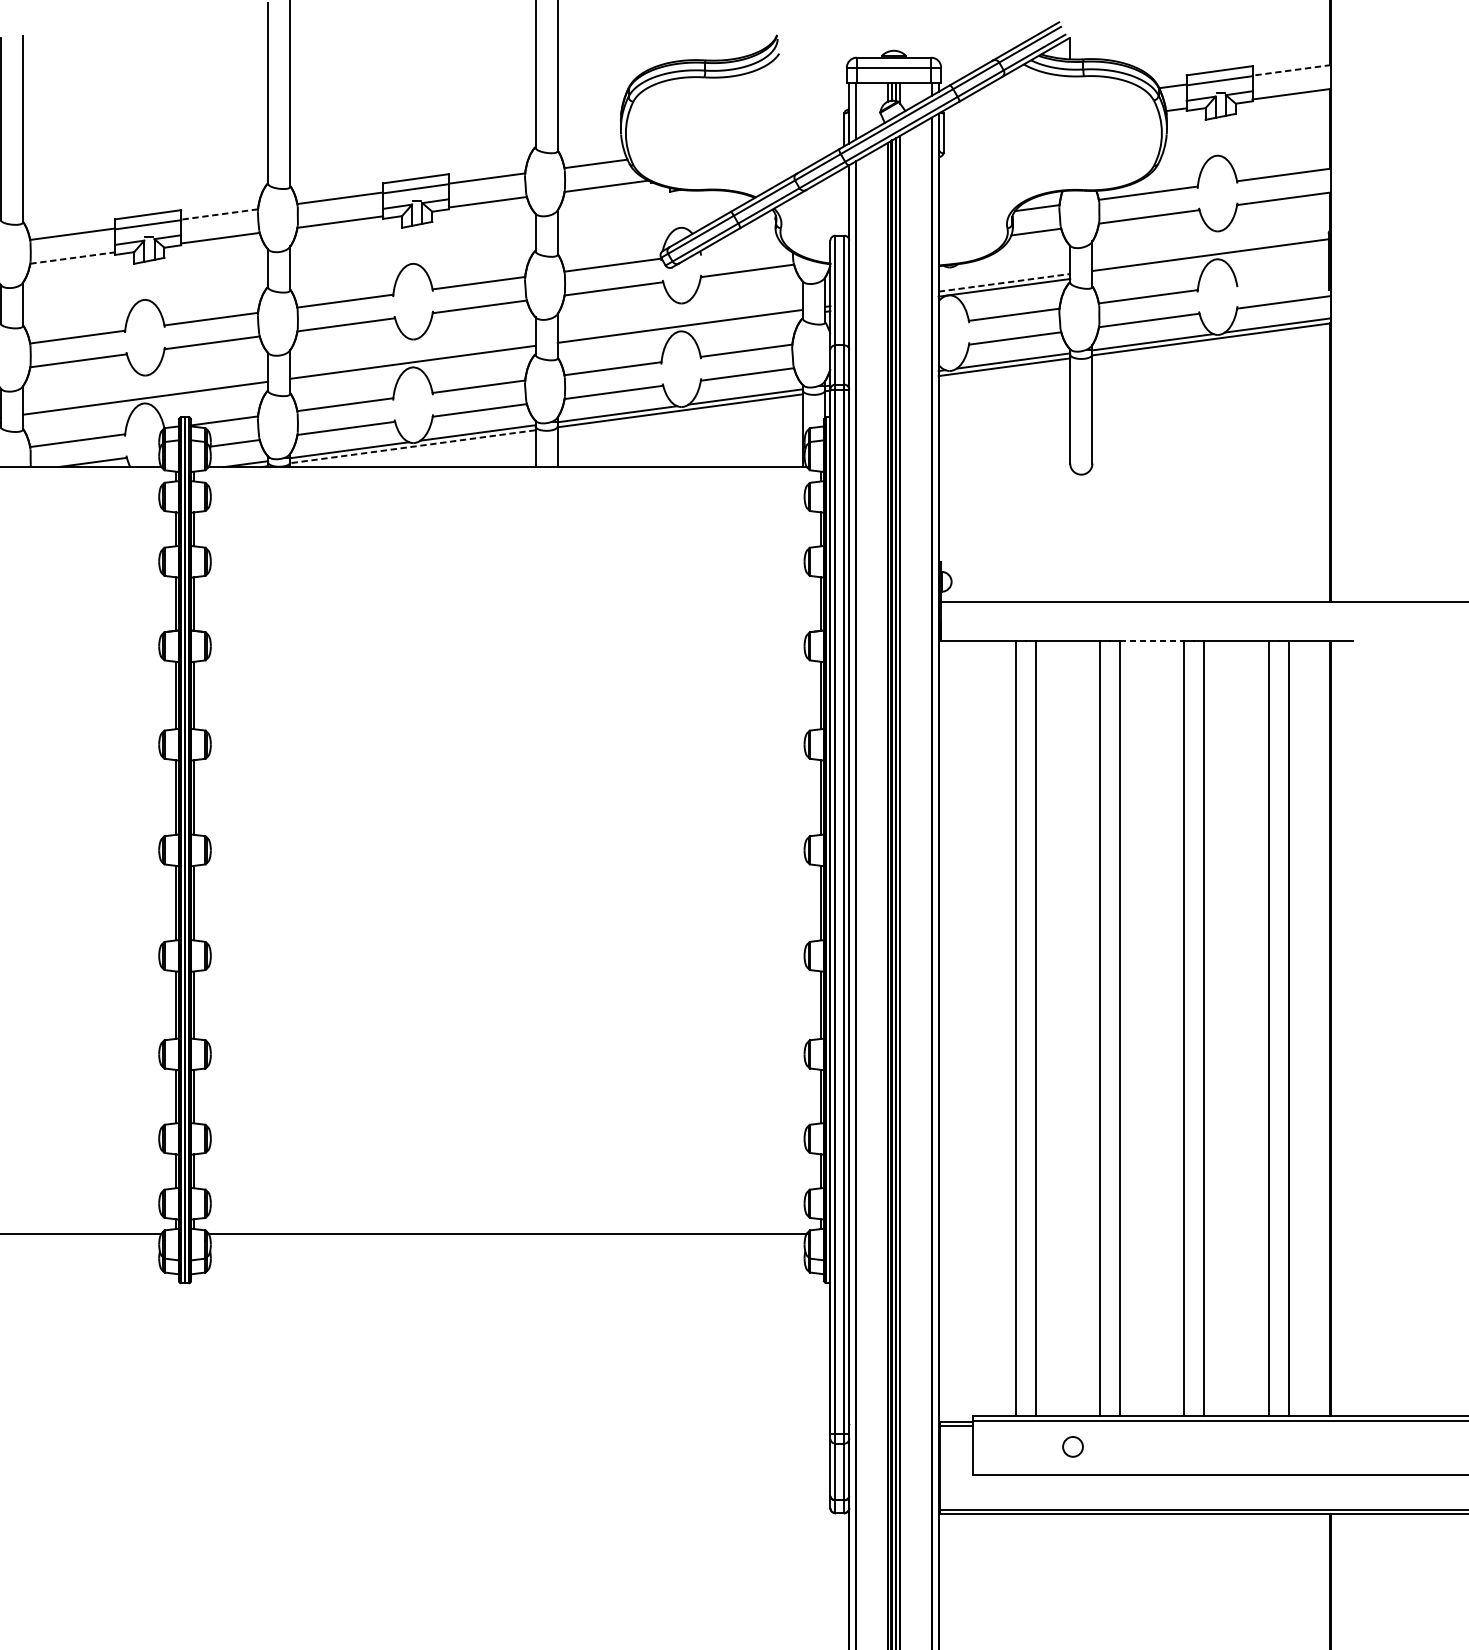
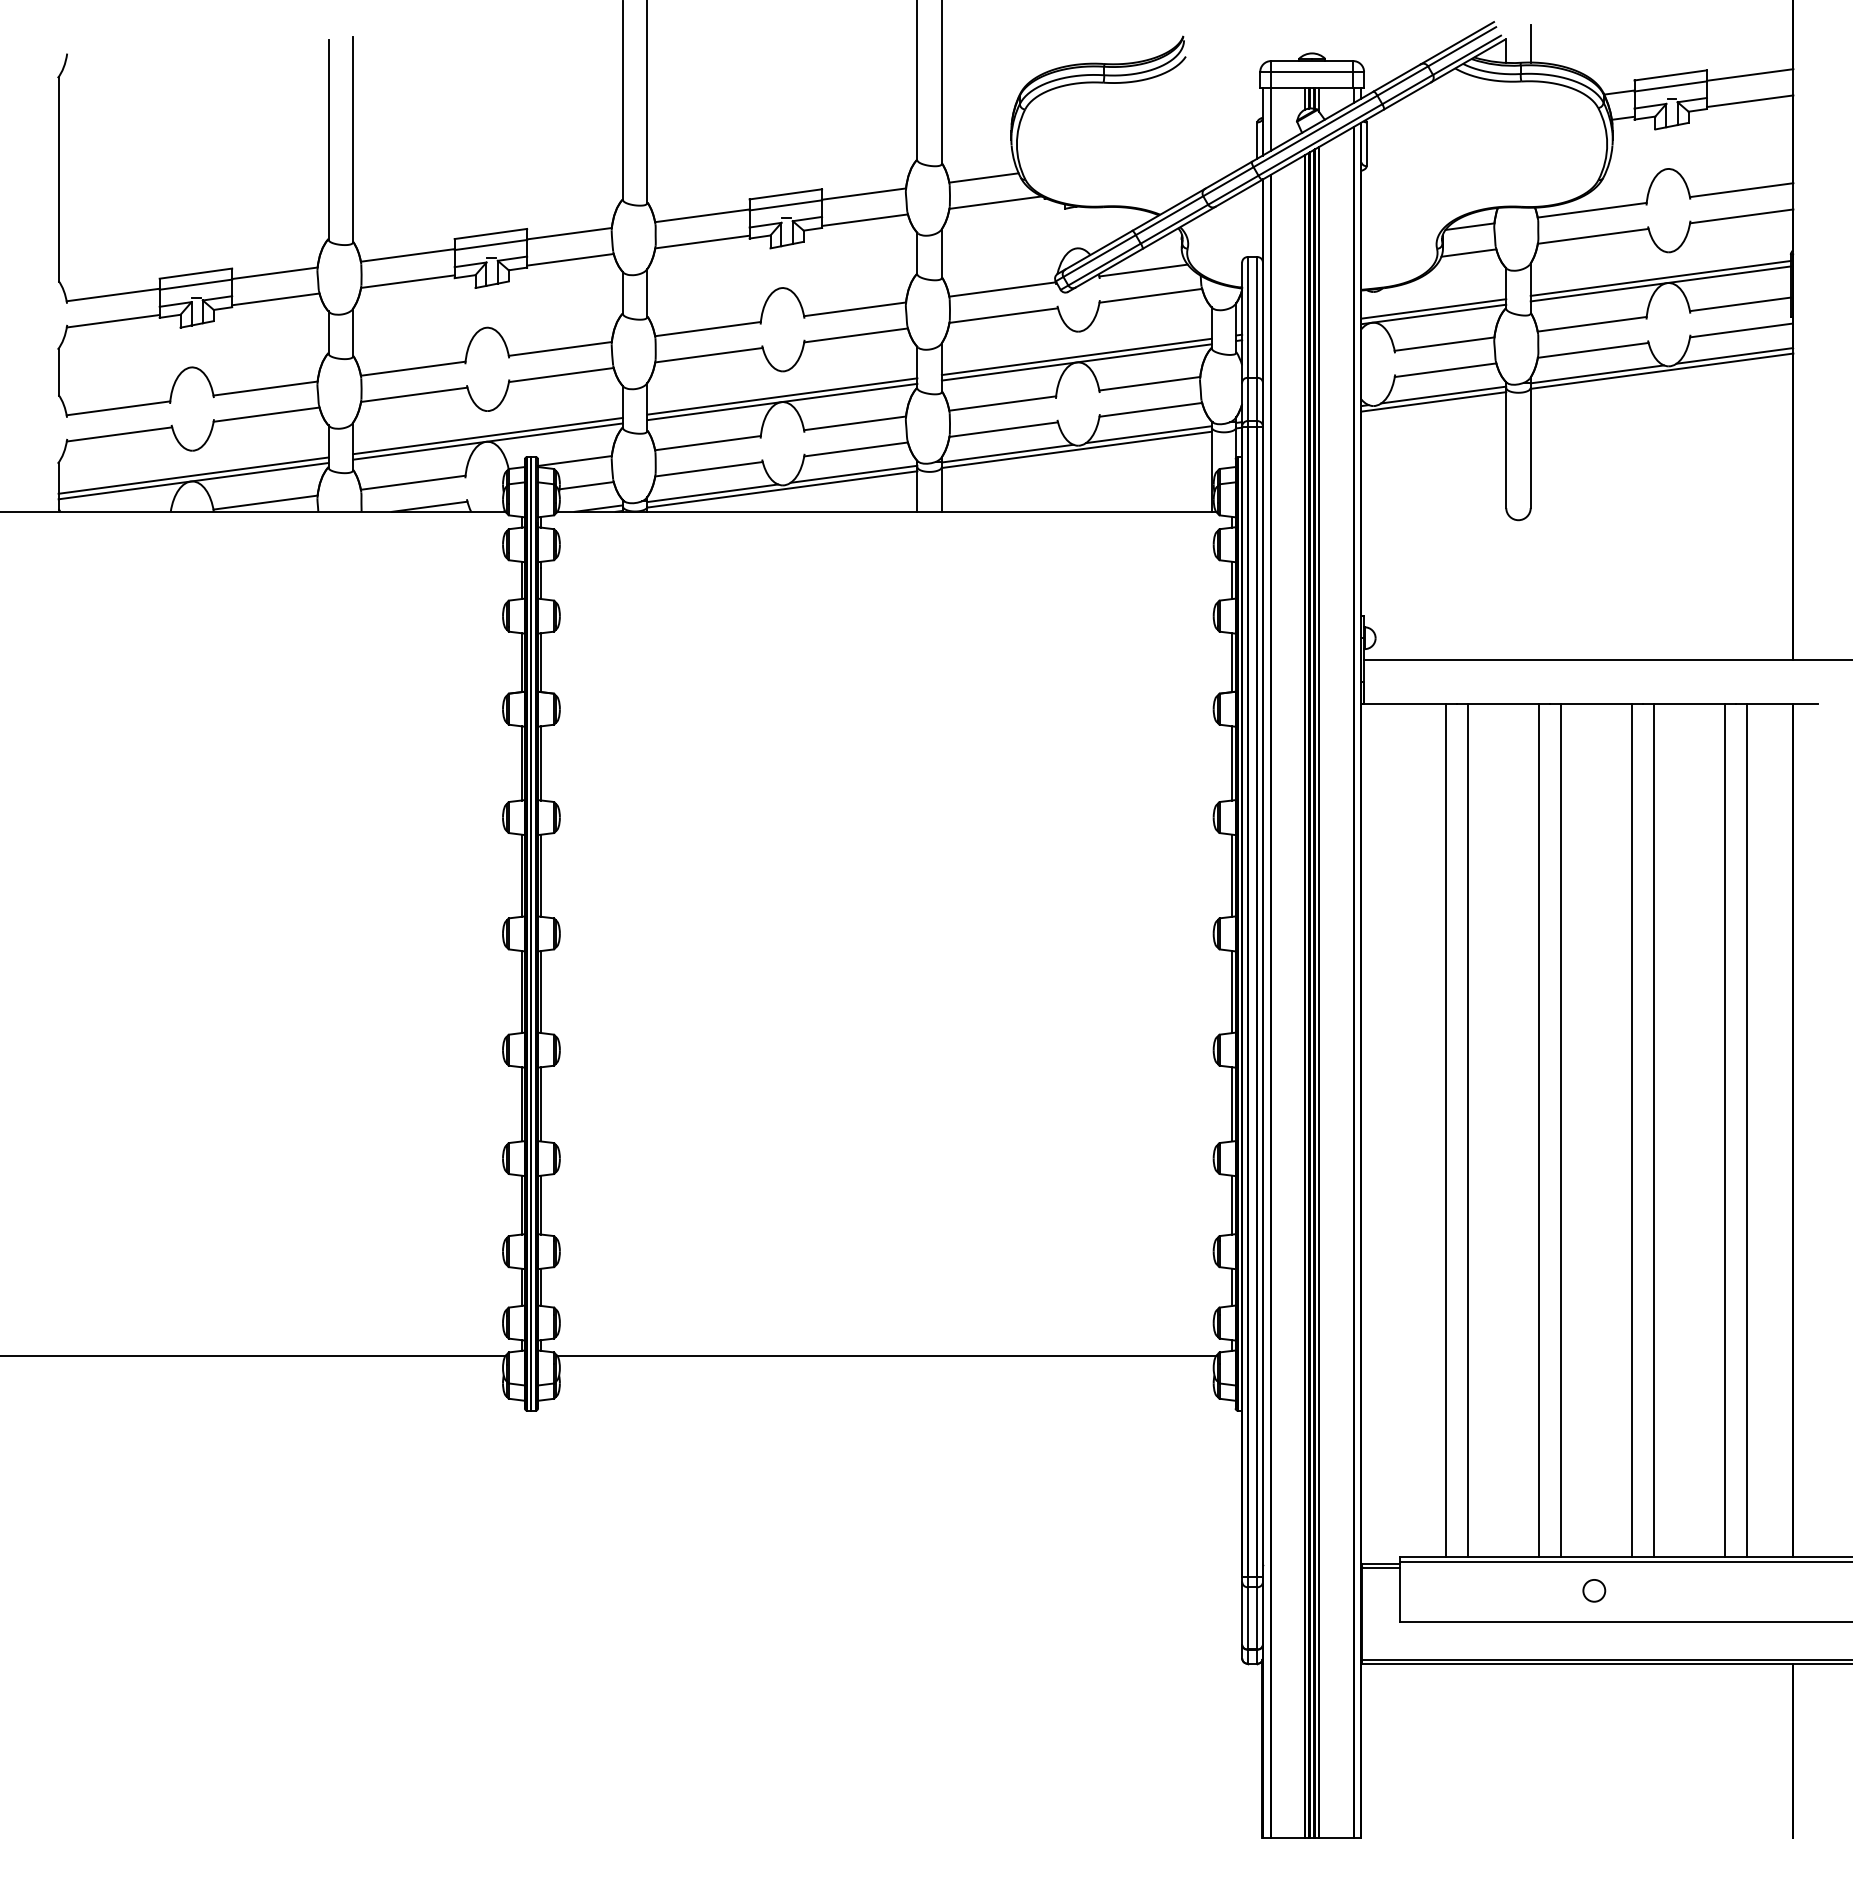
line: (1092, 41) -> (1530, 43), added
line: (1292, 69) -> (1750, 74), dashed -> solid
line: (219, 214) -> (569, 233), dashed -> solid
line: (740, 247) -> (1143, 270), added
line: (73, 257) -> (408, 281), dashed -> solid
line: (1210, 259) -> (1660, 283), added
line: (1282, 278) -> (1739, 304), added
line: (1005, 282) -> (1434, 308), dashed -> solid
line: (679, 331) -> (1076, 362), added
line: (413, 366) -> (782, 401), added
line: (145, 403) -> (487, 441), added
line: (412, 446) -> (781, 489), dashed -> solid
line: (1152, 641) -> (1596, 703), dashed -> solid
circle: (1073, 1446) -> (1594, 1590), moved

